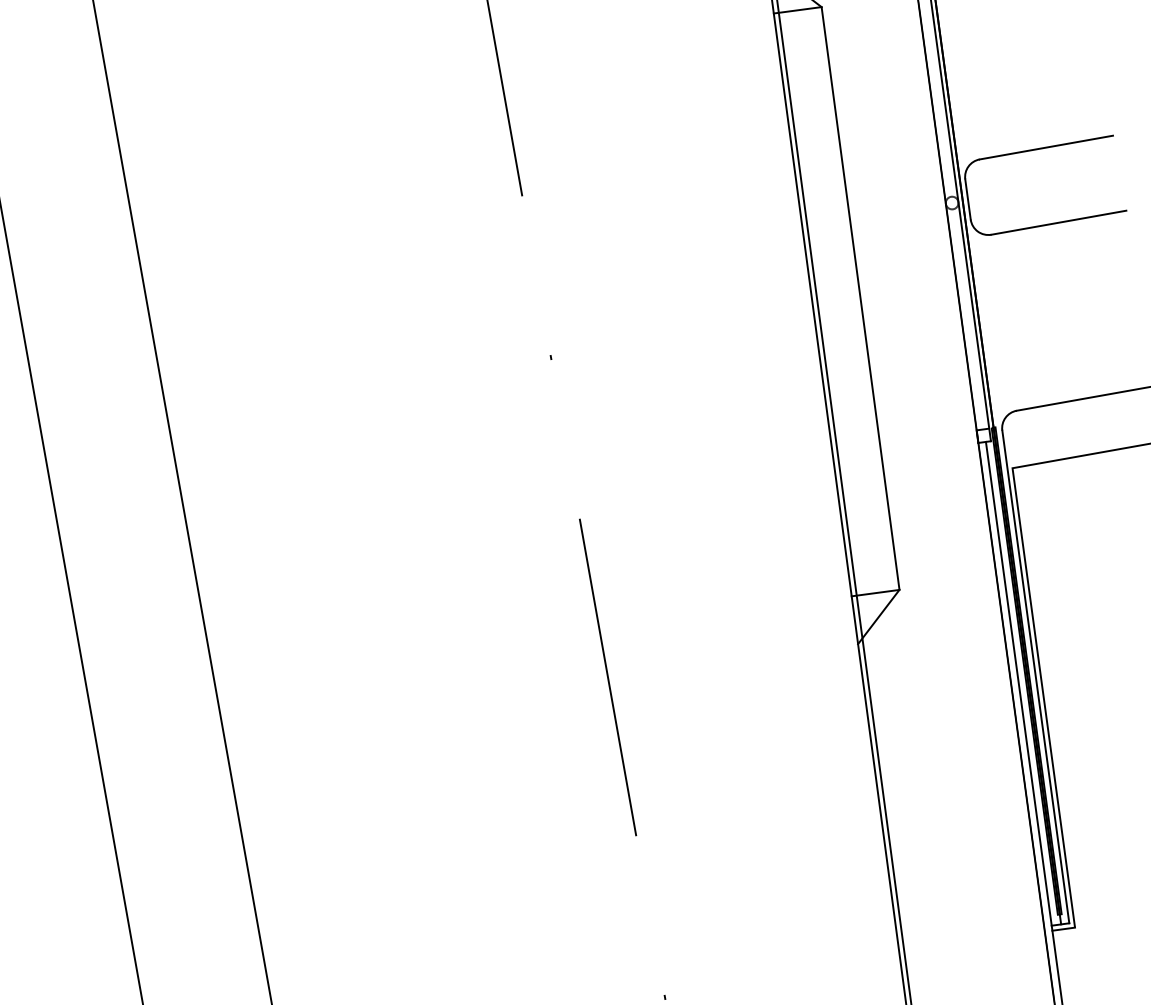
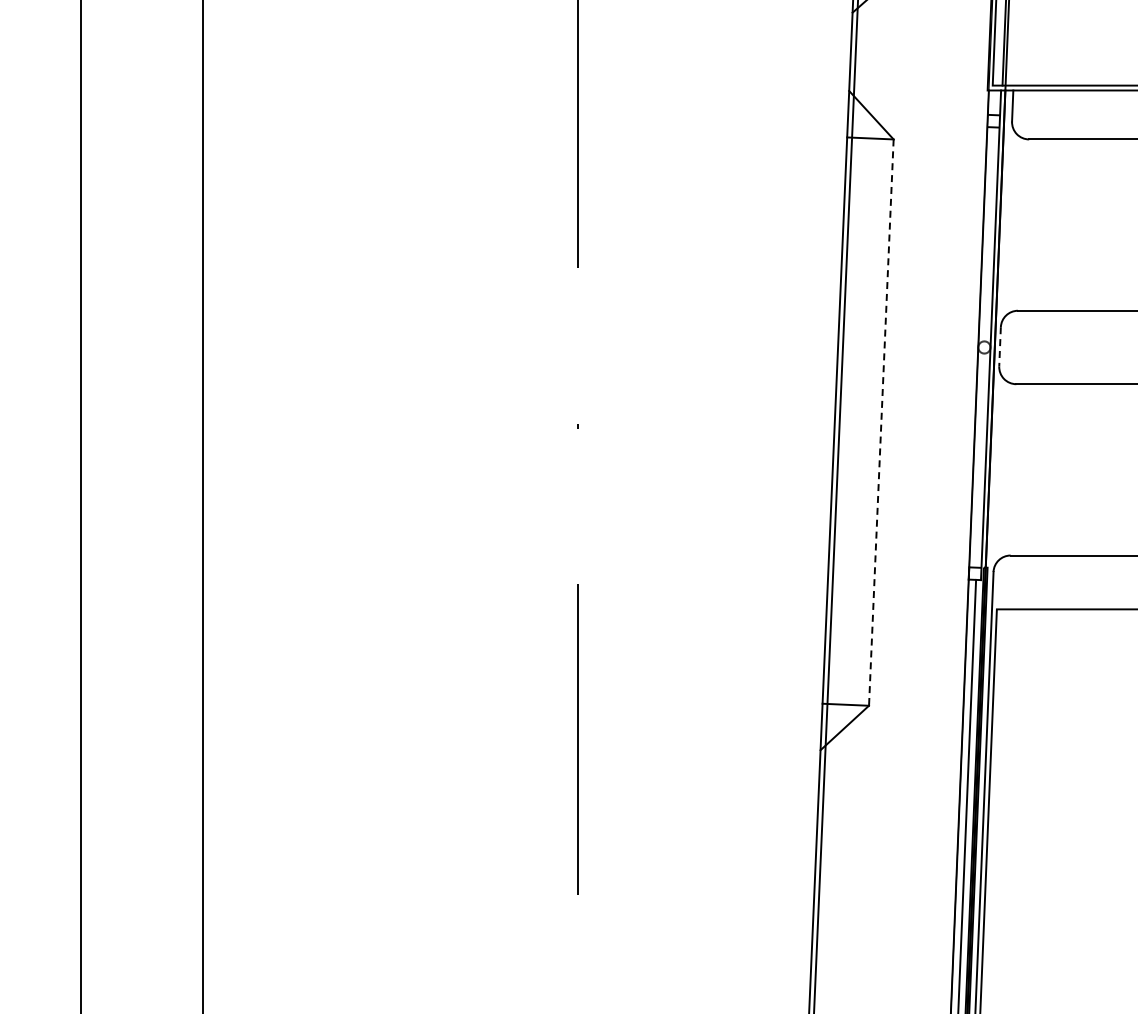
line: (968, 199) -> (1000, 346), solid -> dashed
line: (860, 299) -> (881, 423), solid -> dashed

